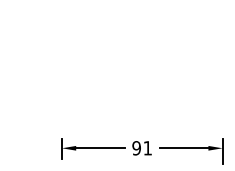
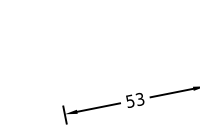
text: (141, 148) -> (134, 100), 91 -> 53

